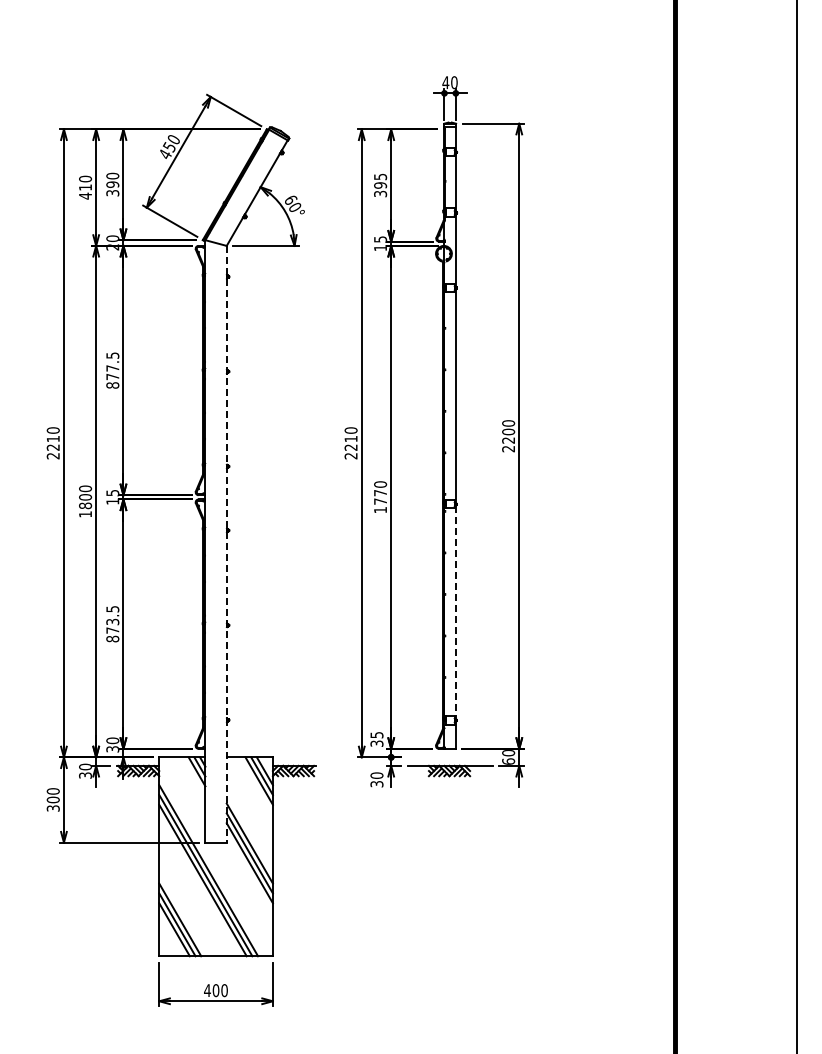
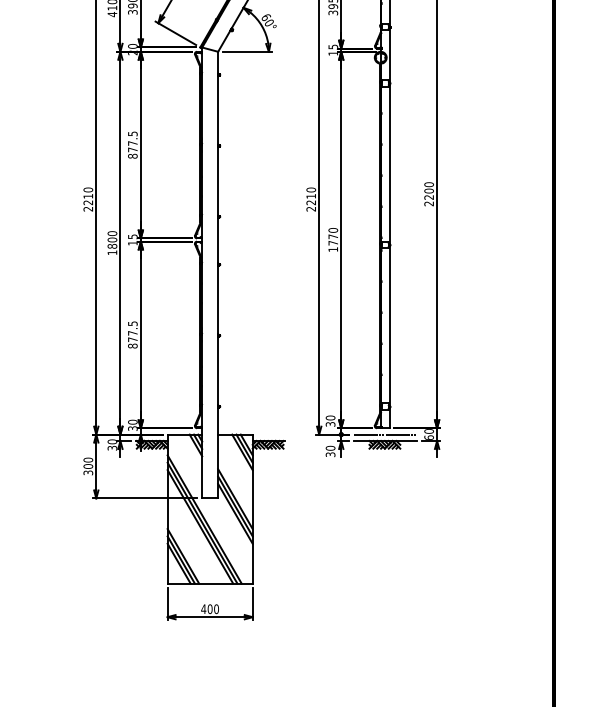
line: (226, 544) -> (217, 275), dashed -> solid
line: (455, 612) -> (389, 326), dashed -> solid
text: (112, 621) -> (132, 332), 873.5 -> 877.5
text: (376, 734) -> (330, 417), 35 -> 30
line: (450, 757) -> (385, 434), added

